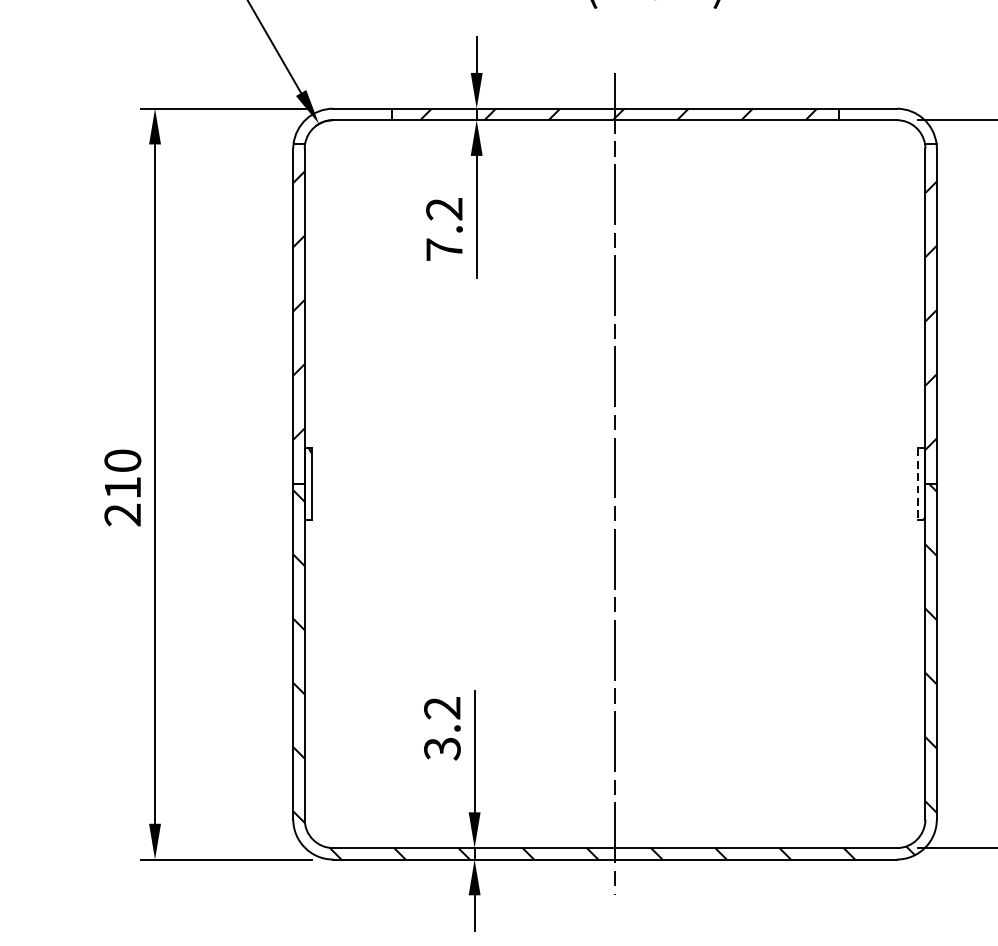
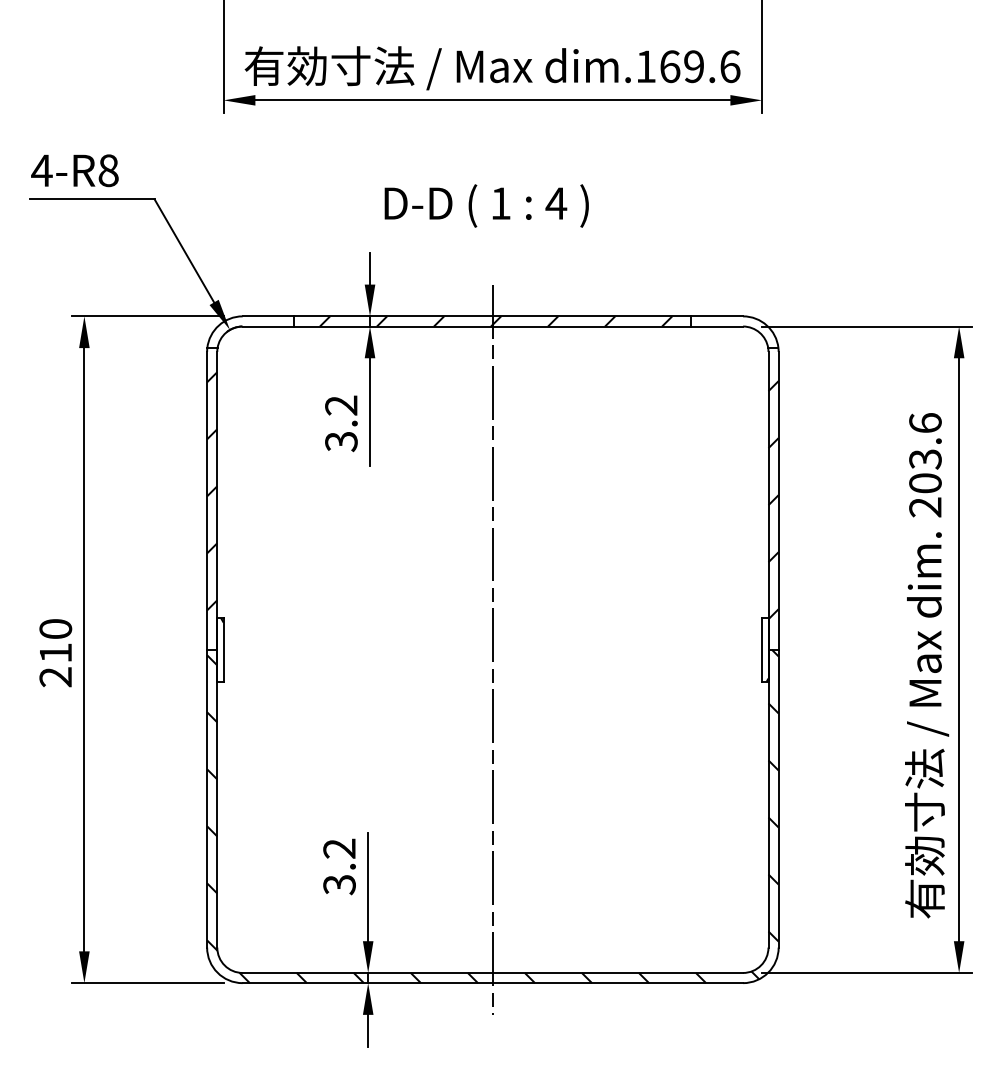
text: (444, 249) -> (341, 441), 7.2 -> 3.2
line: (918, 483) -> (762, 649), dashed -> solid

